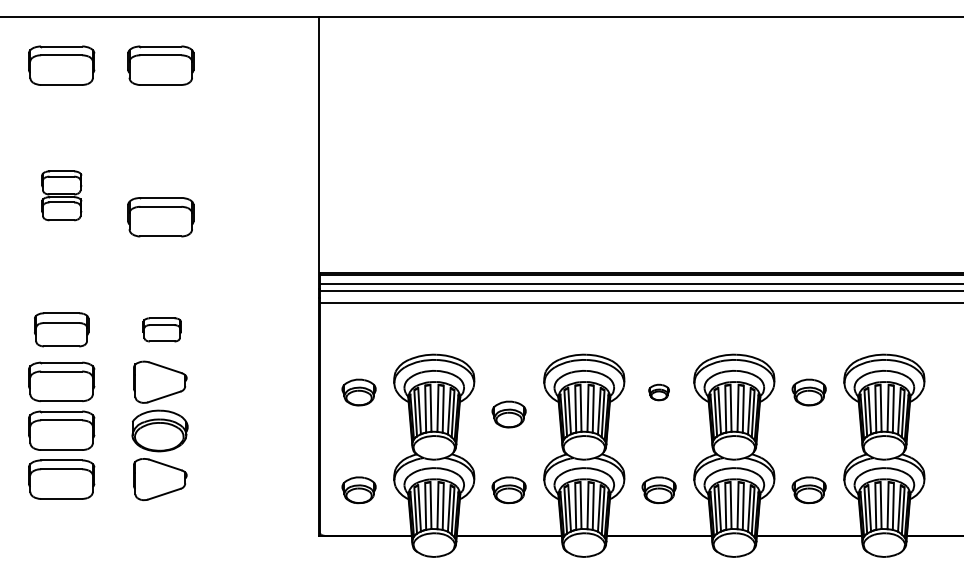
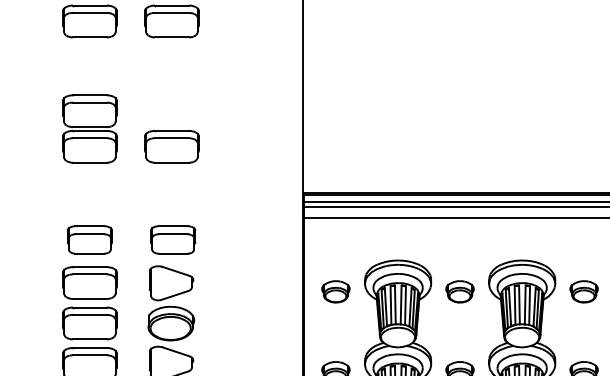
part: (61, 195) -> (89, 128), size x1.67
part: (161, 329) -> (172, 239), size x1.43
part: (658, 392) -> (583, 291), size x1.67
part: (508, 414) -> (459, 291), moved

